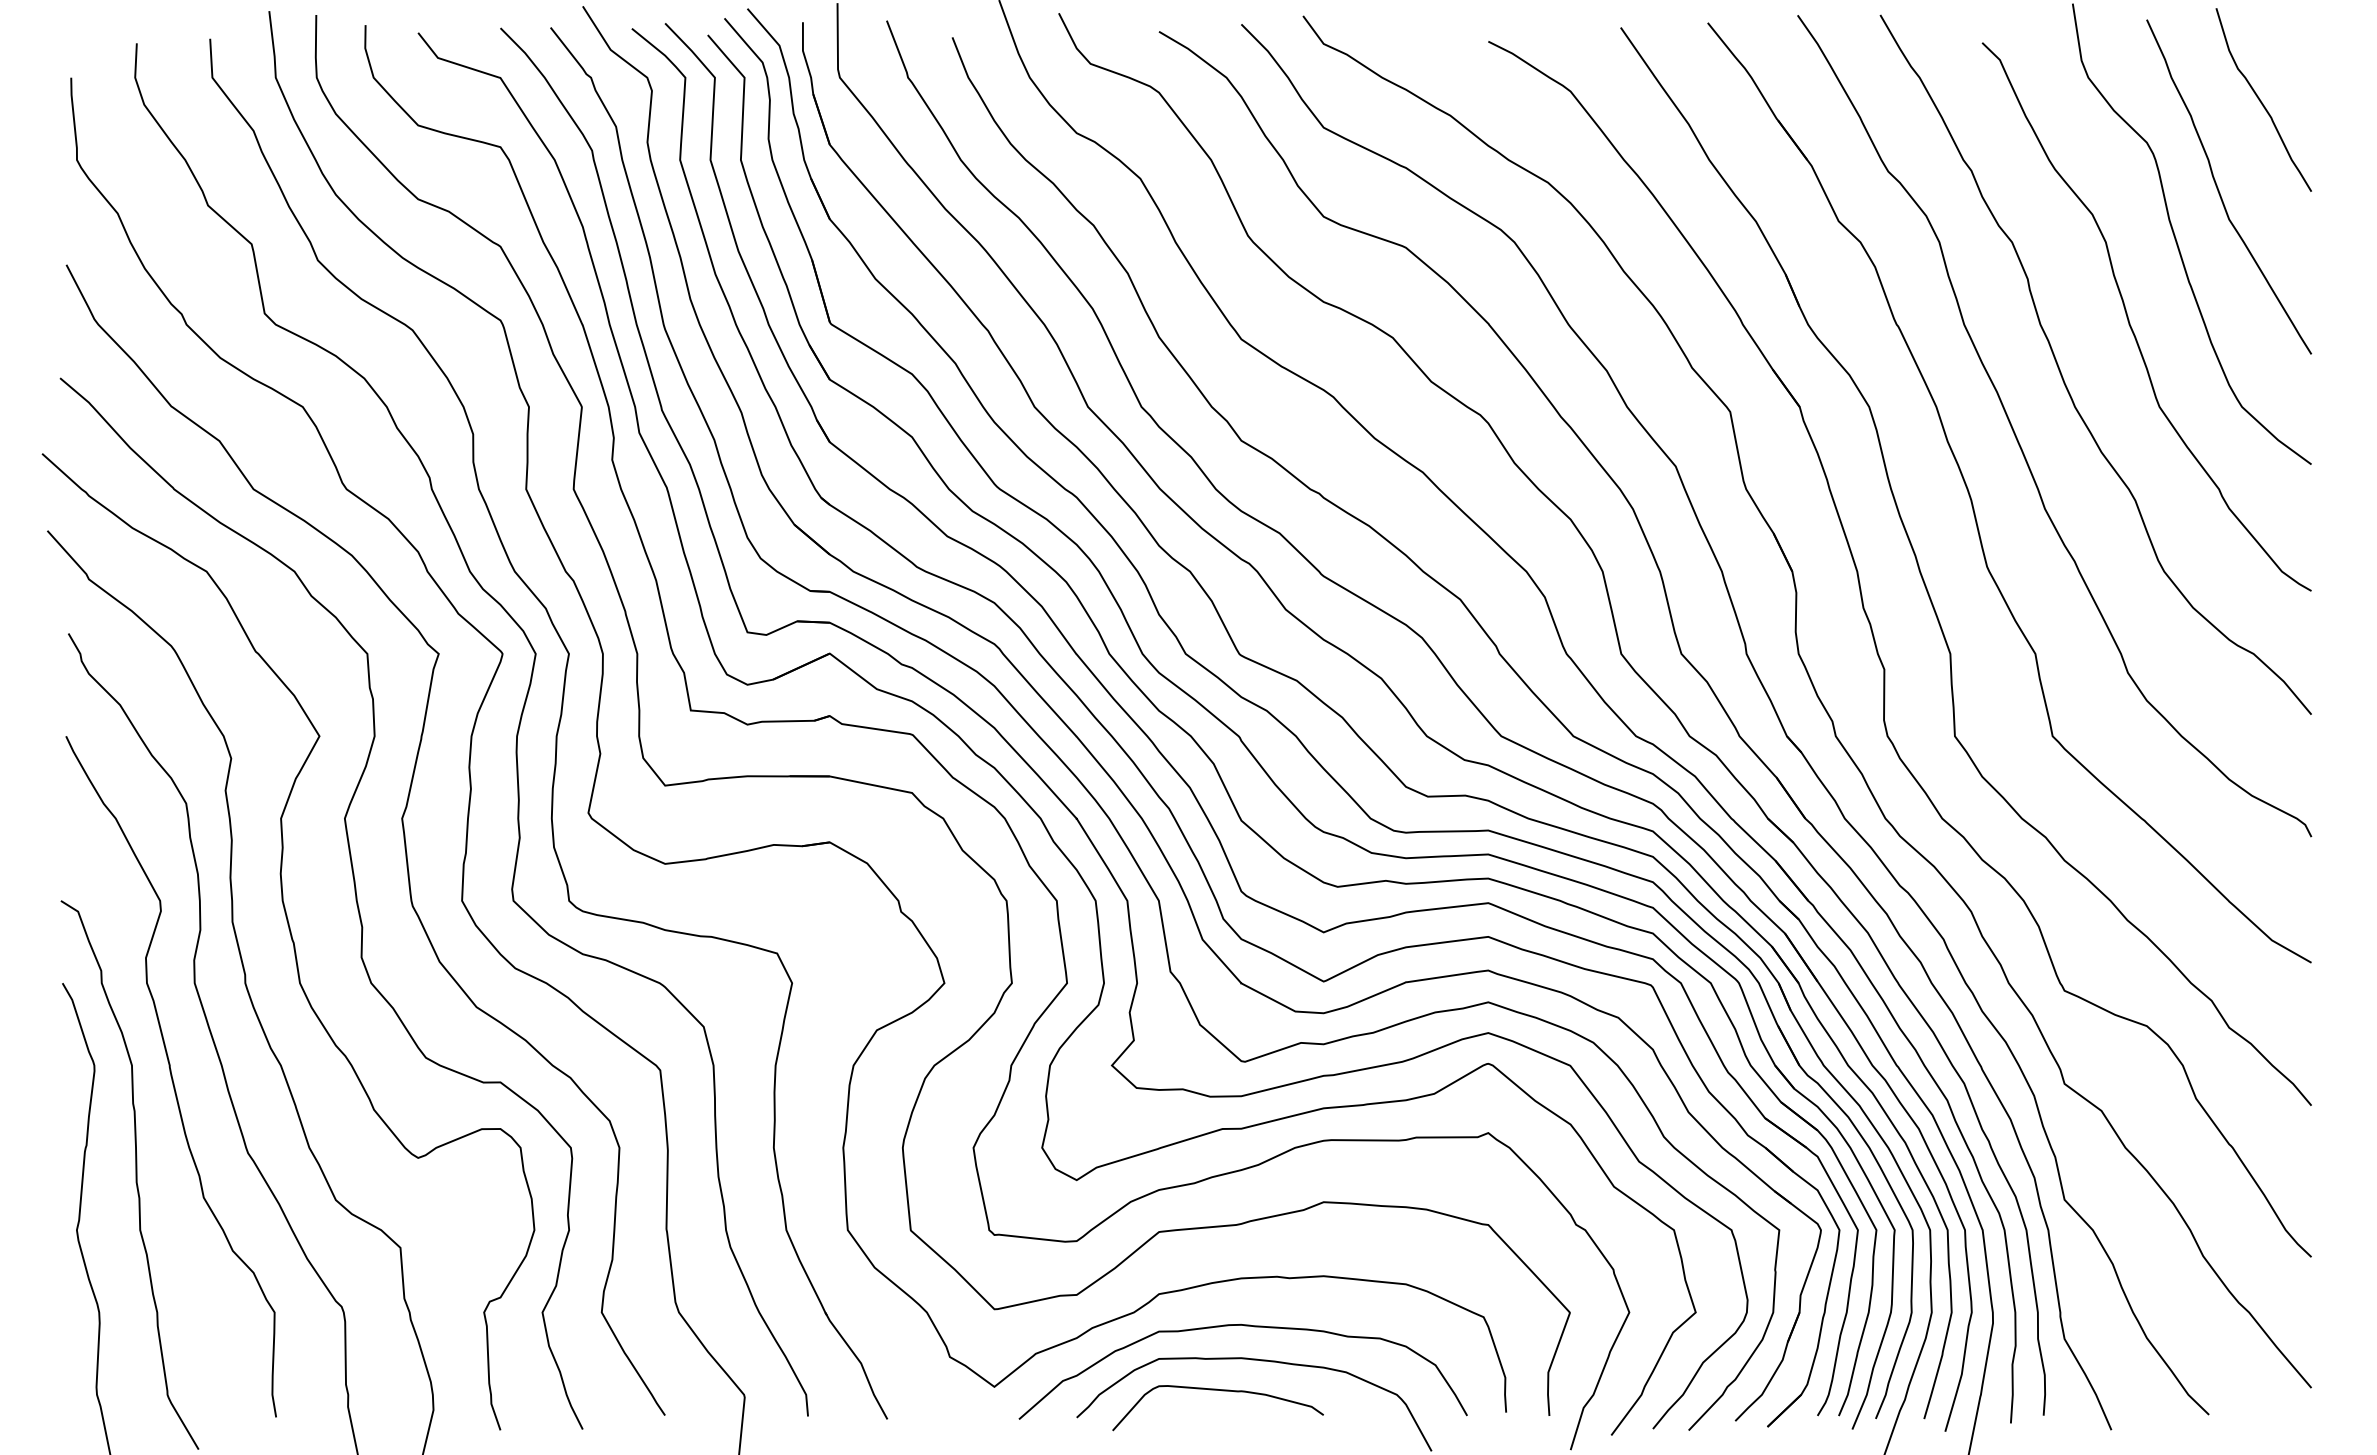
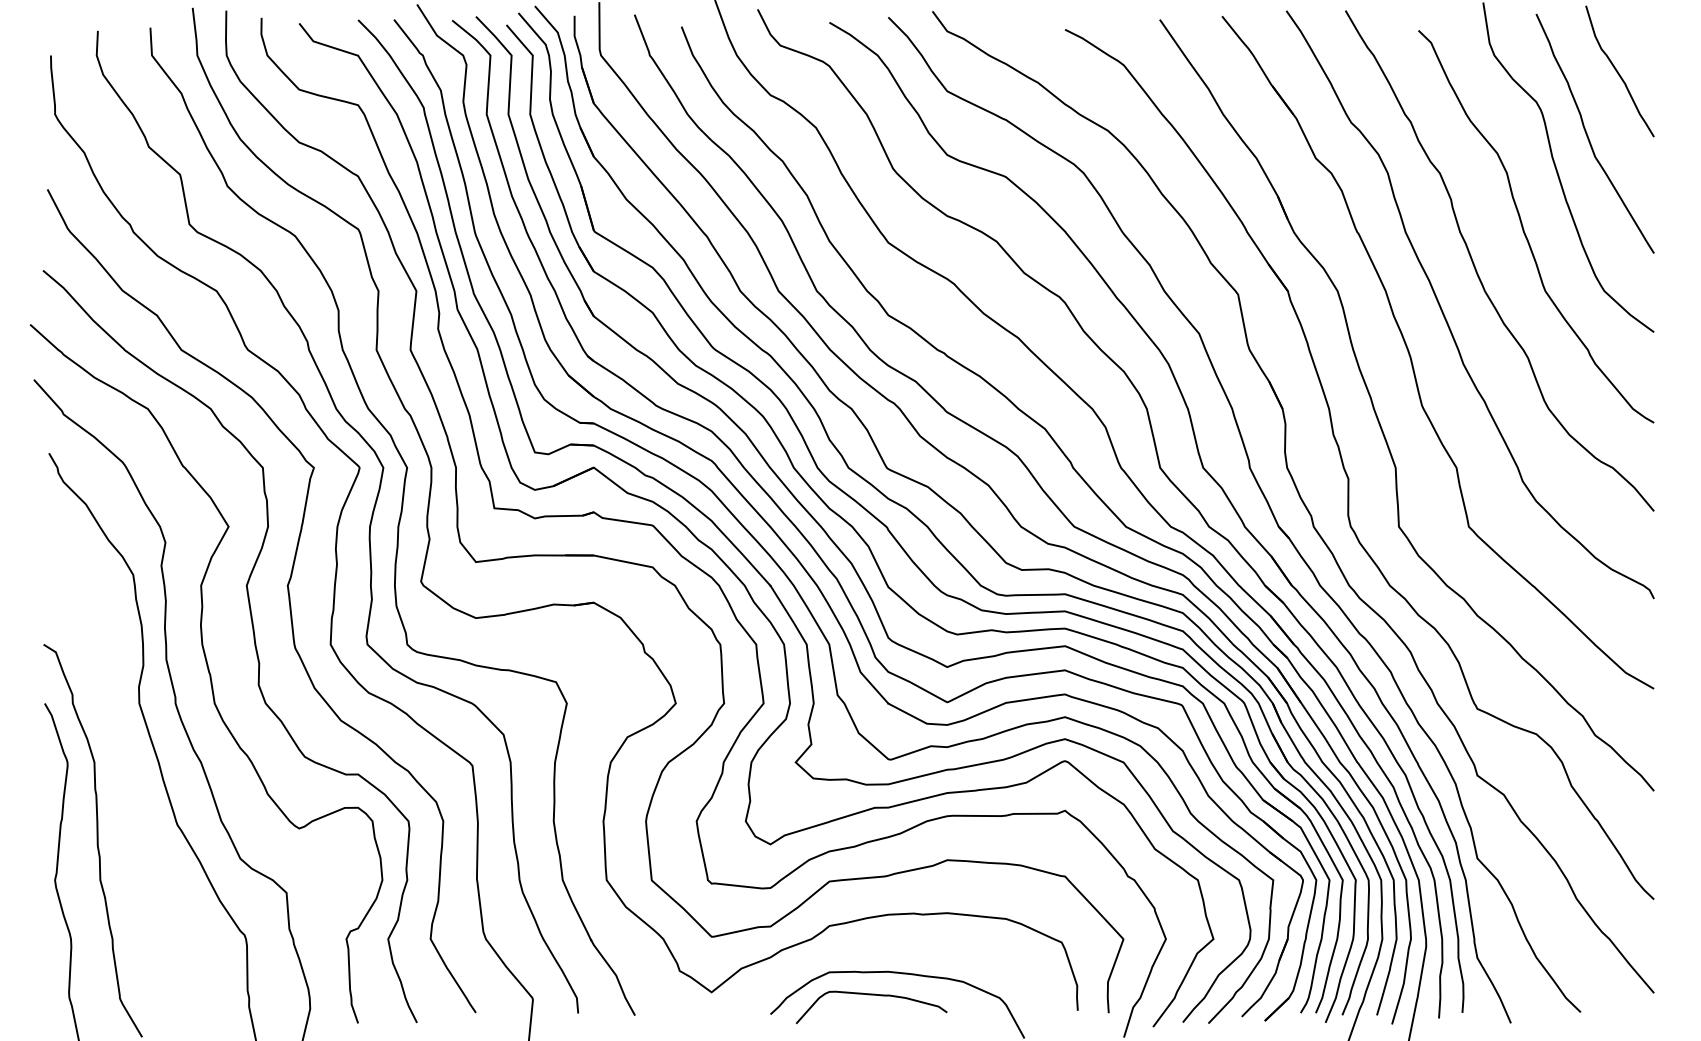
curve: (170, 1076) -> (122, 770), removed
curve: (1244, 1326) -> (890, 949), removed

